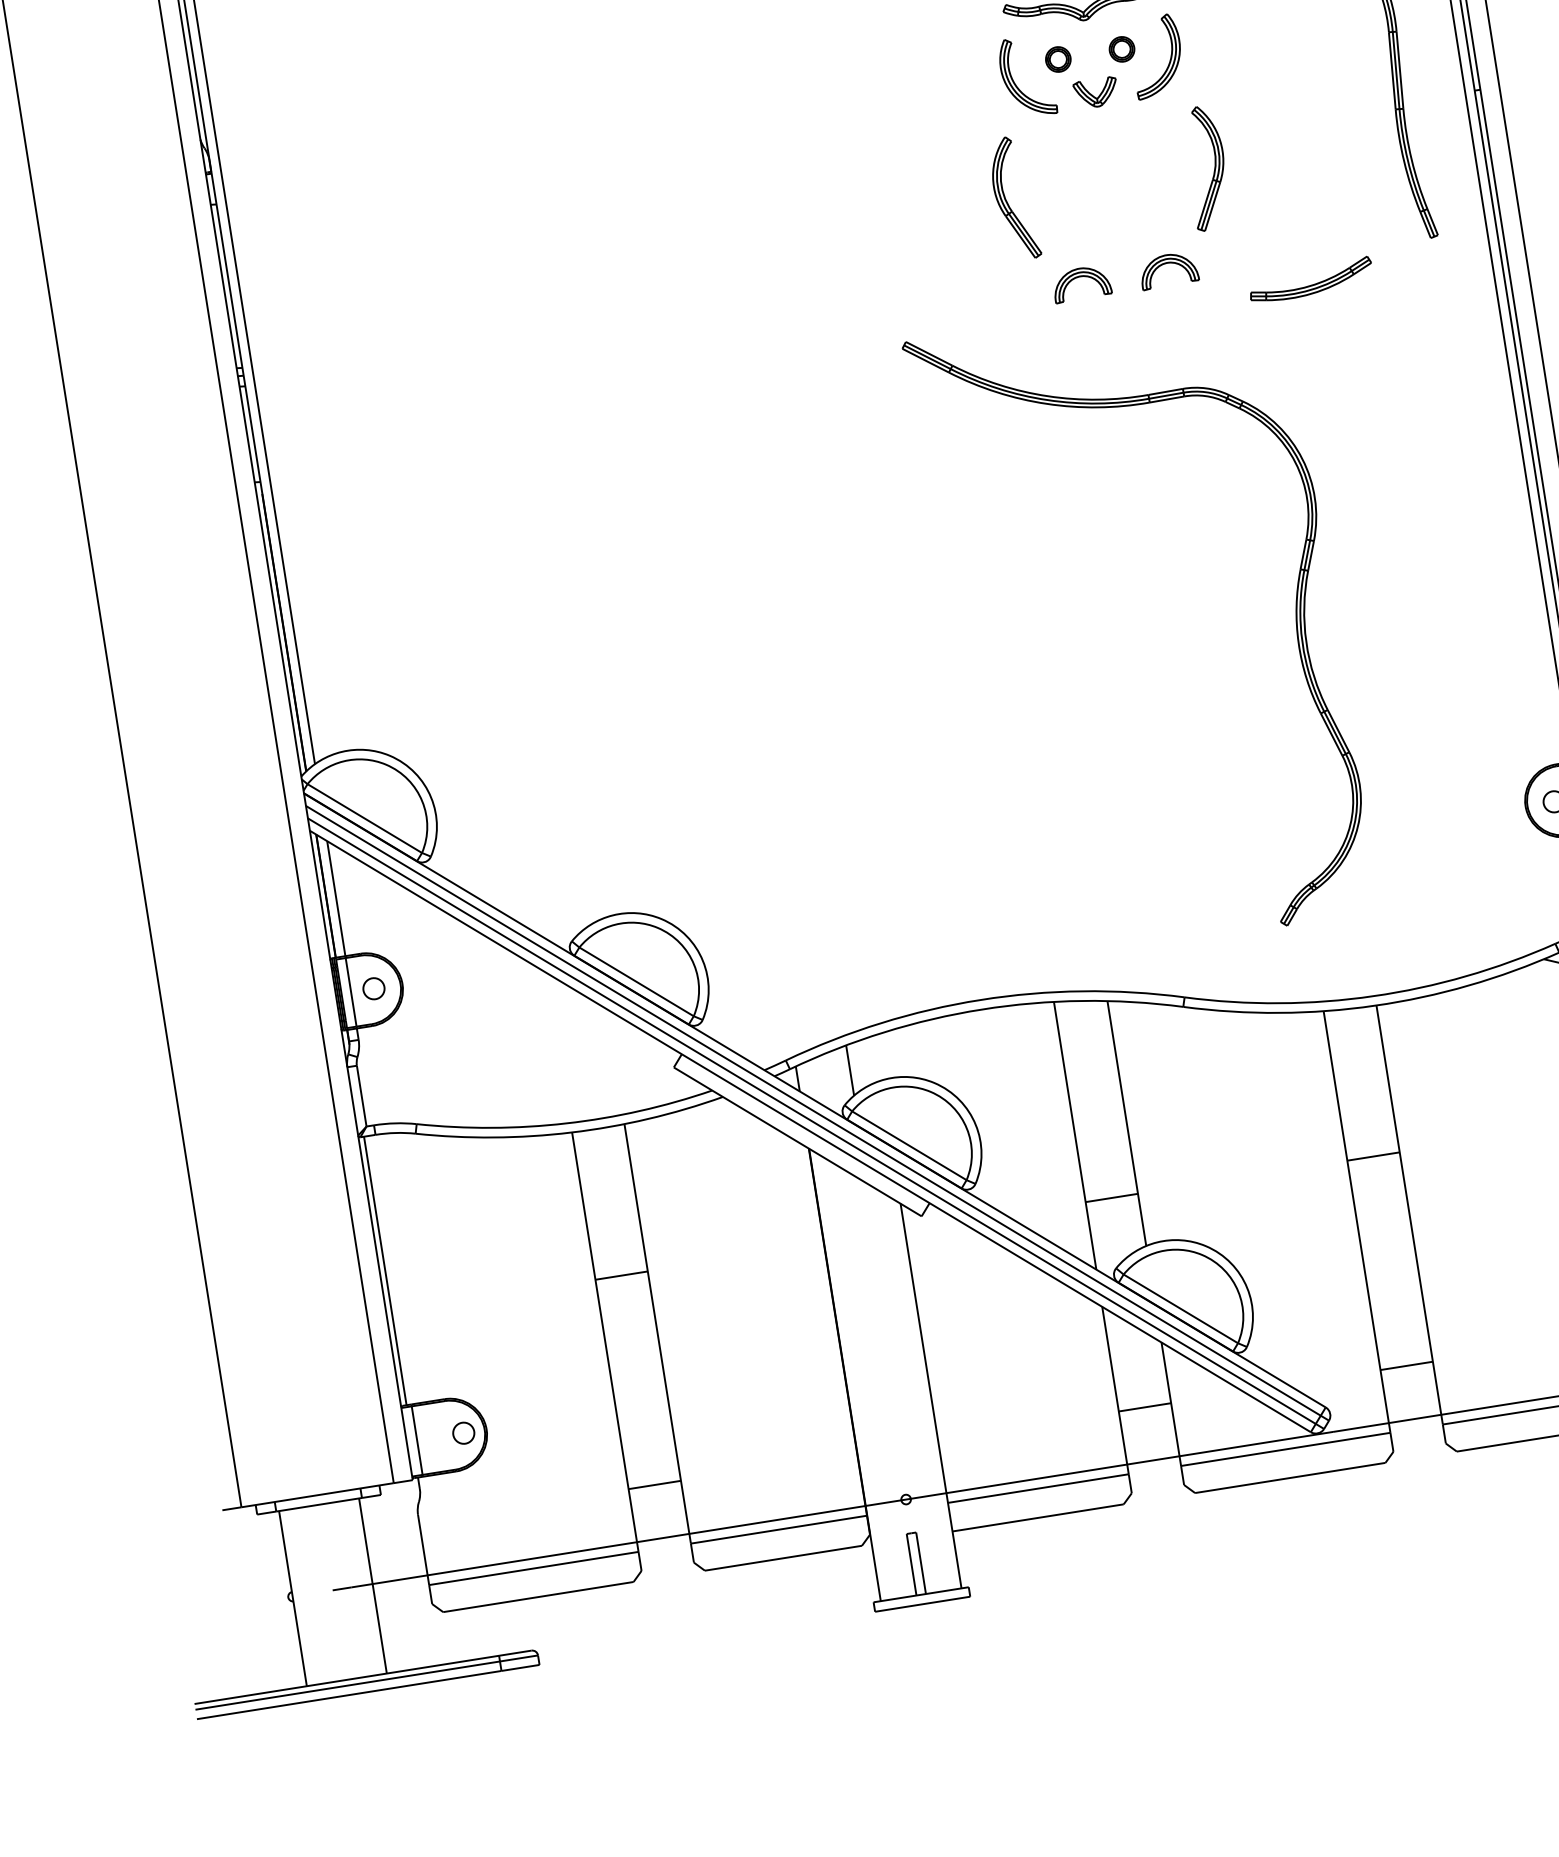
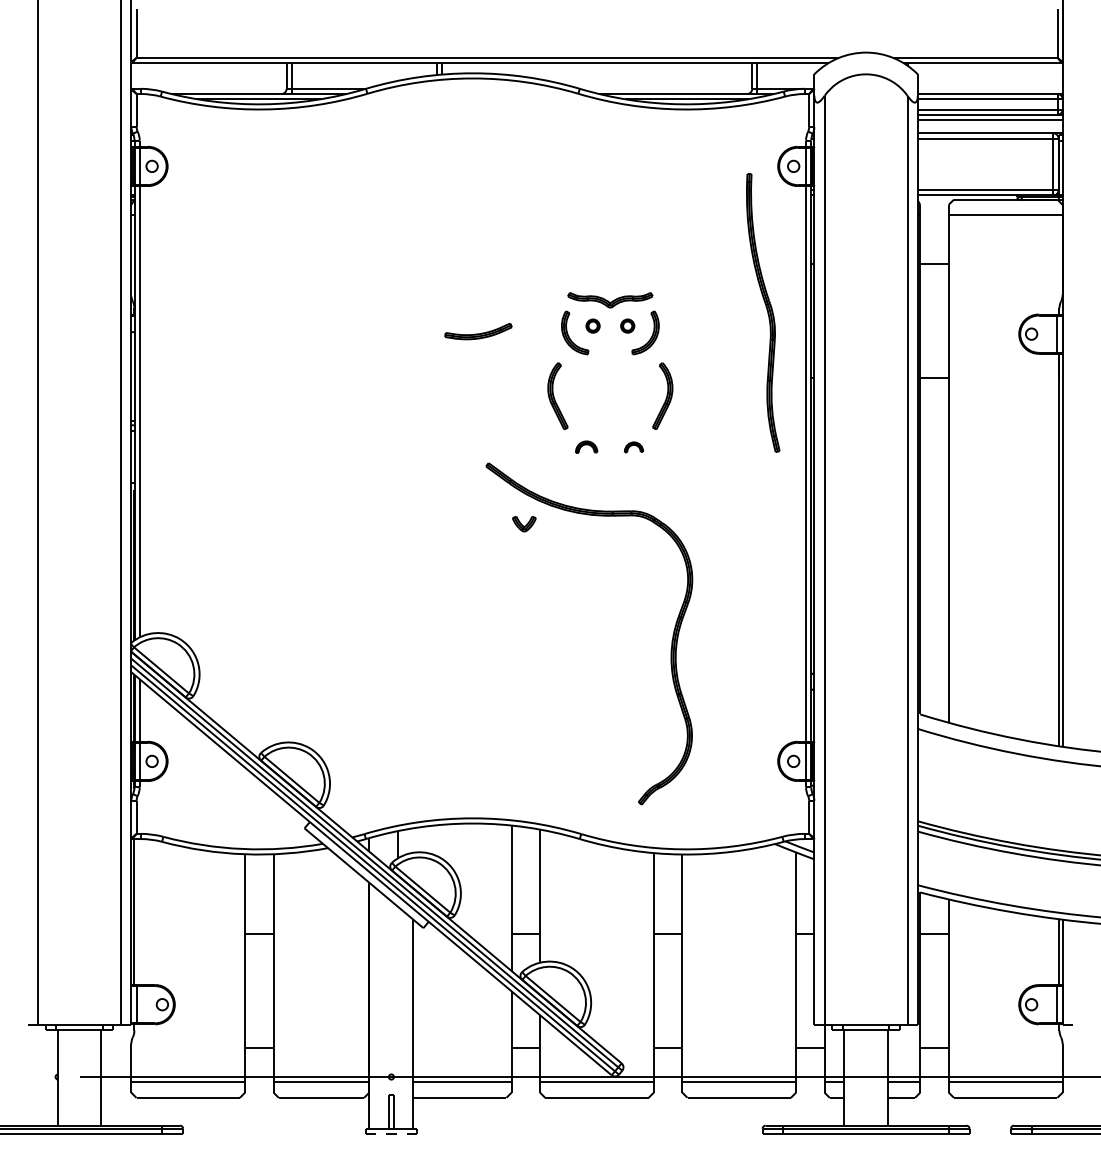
part: (1096, 93) -> (524, 524), moved
part: (1168, 270) -> (633, 447), size x0.6
part: (1310, 280) -> (478, 331), moved
part: (1081, 284) -> (586, 447), size x0.7
line: (922, 1603) -> (391, 1133), solid -> dashed

